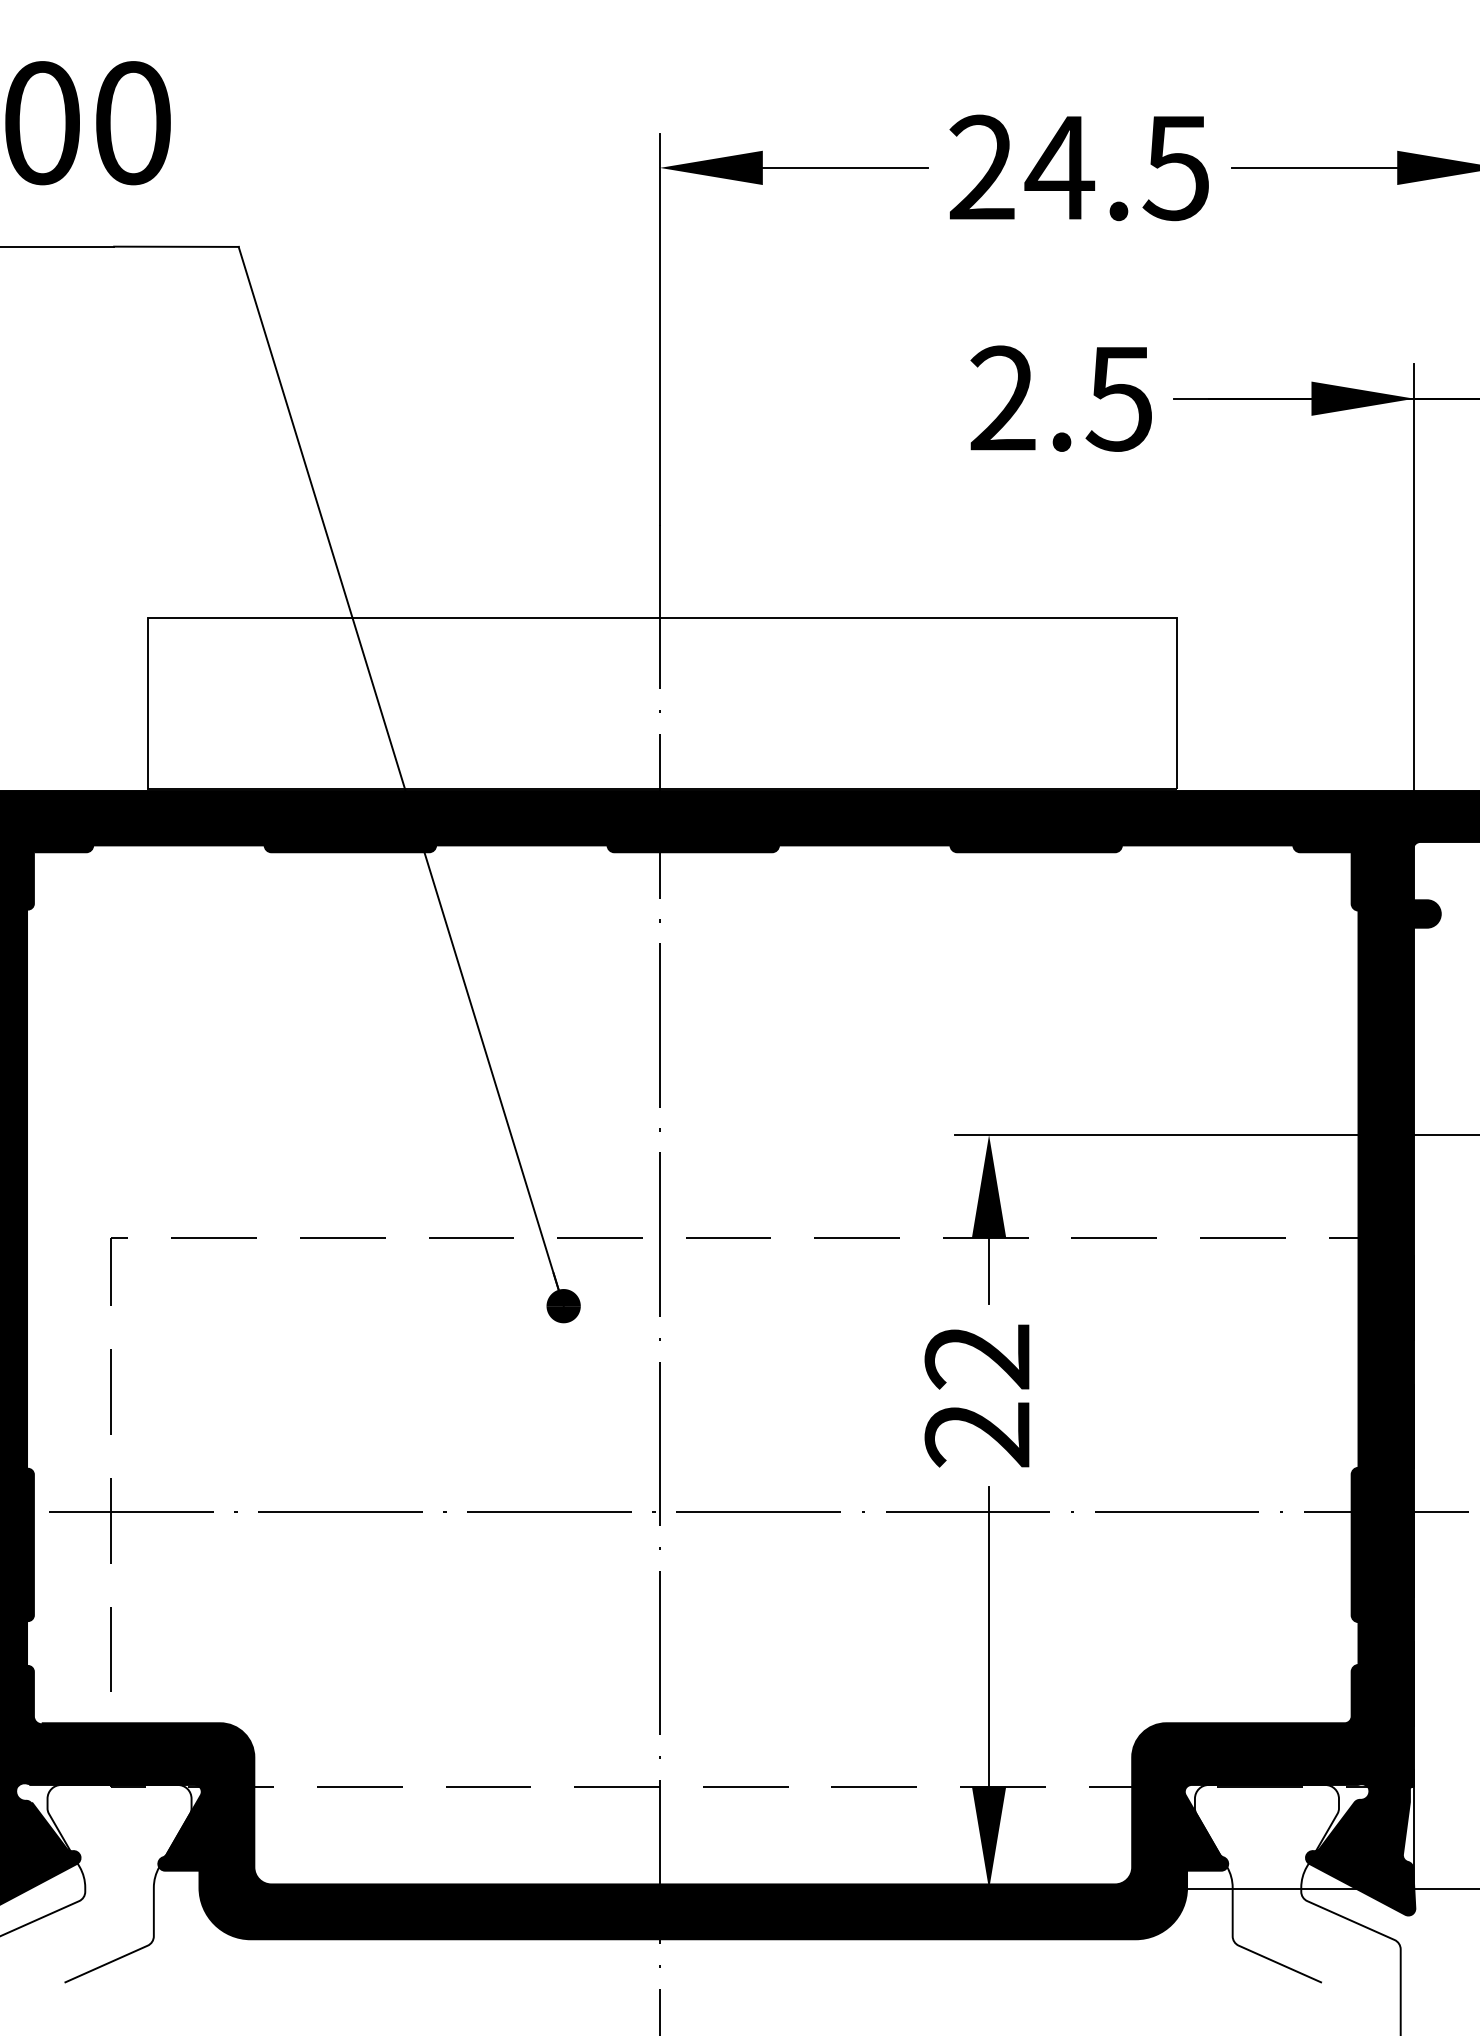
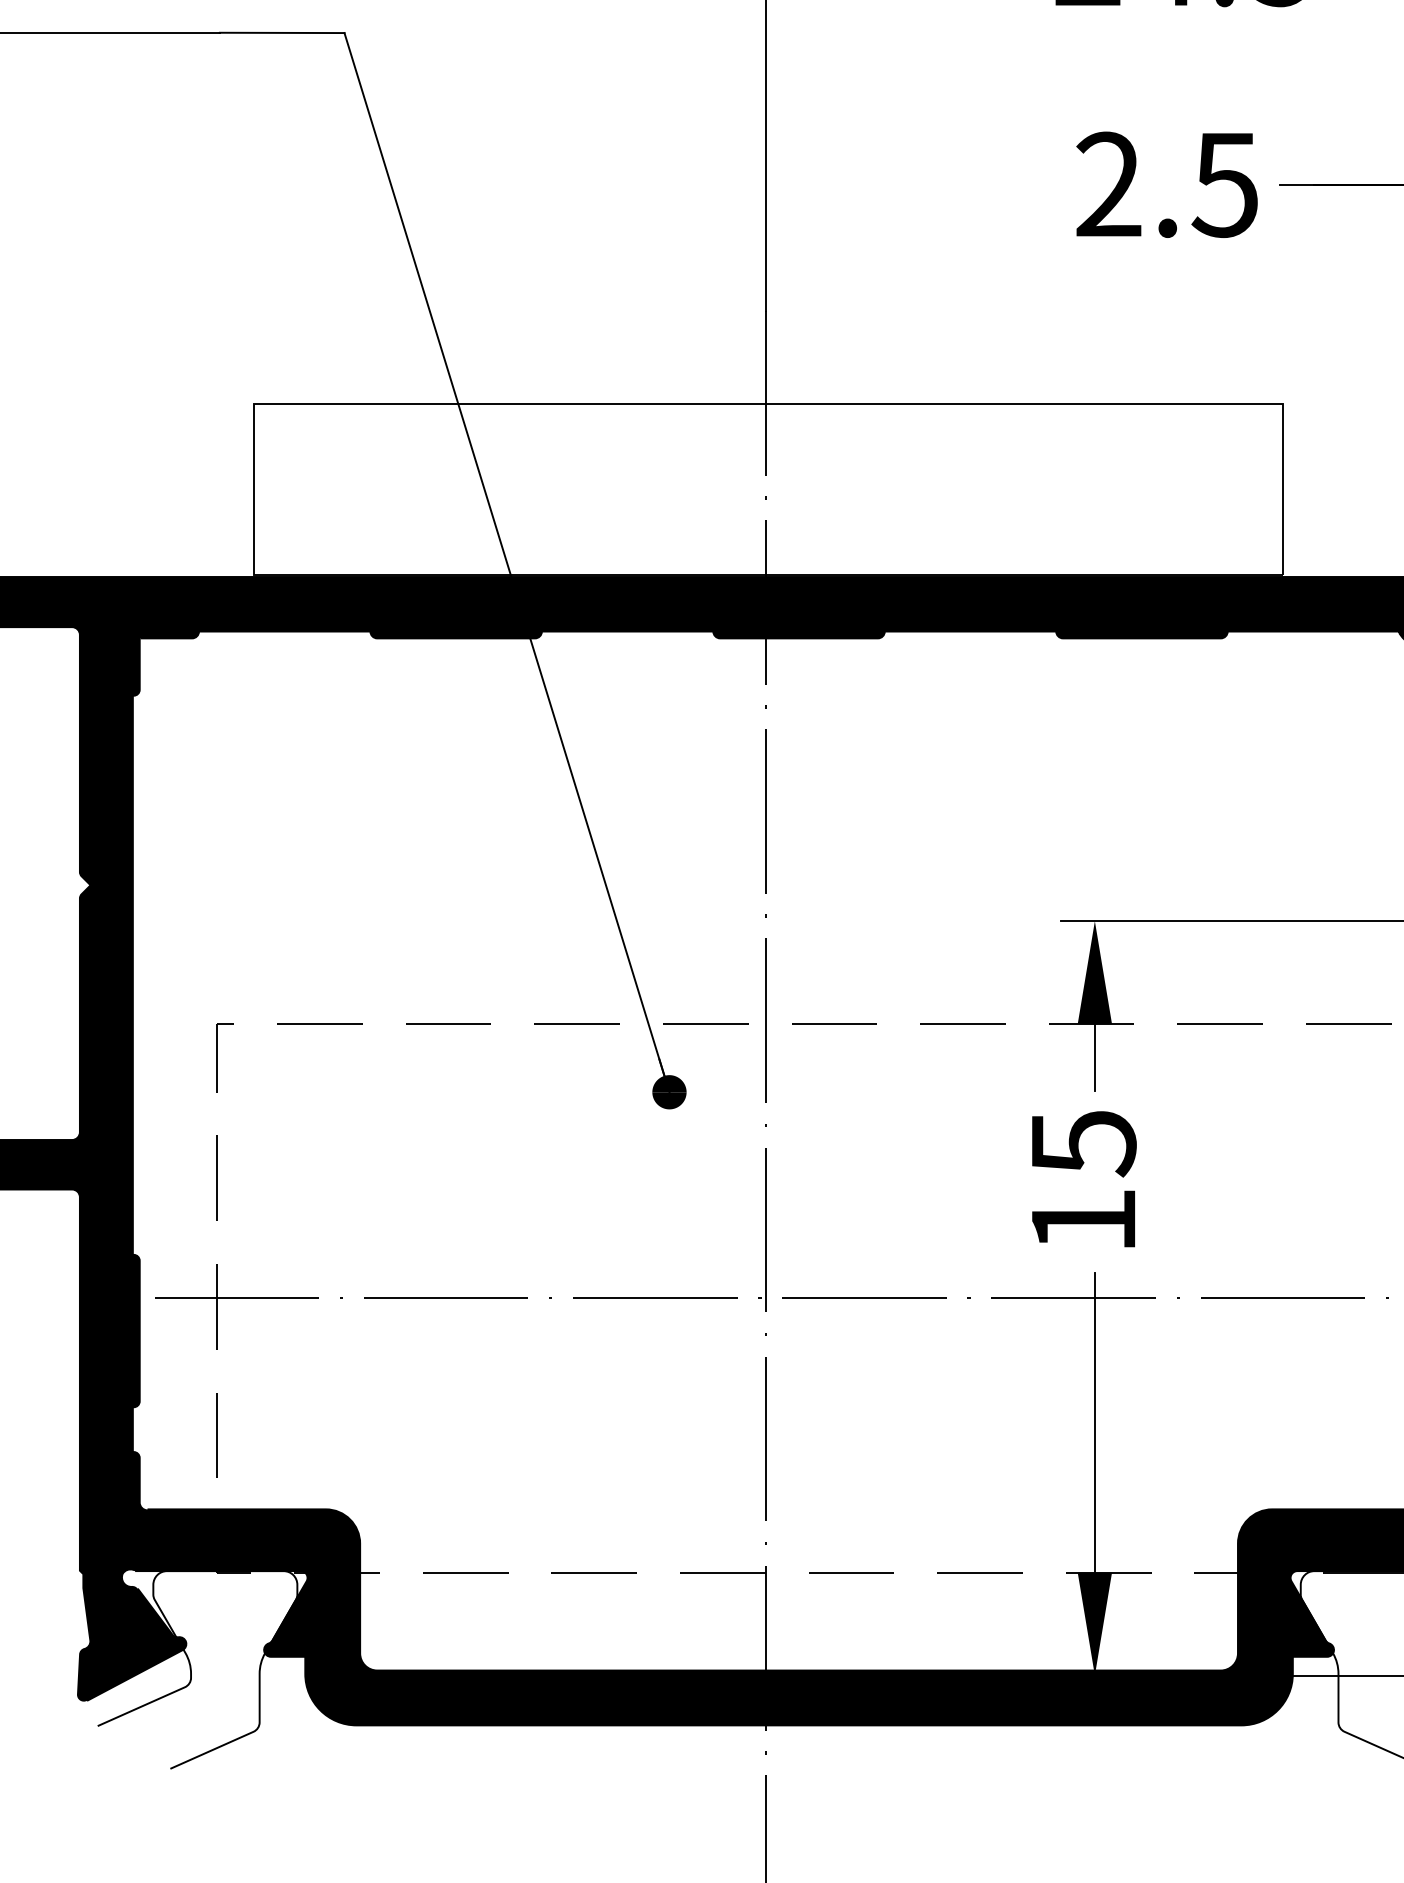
text: (977, 1395) -> (1083, 1181), 22 -> 15

